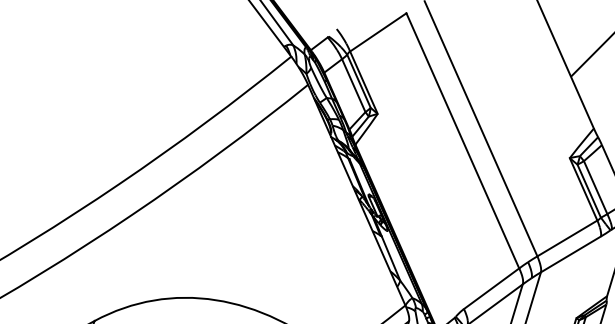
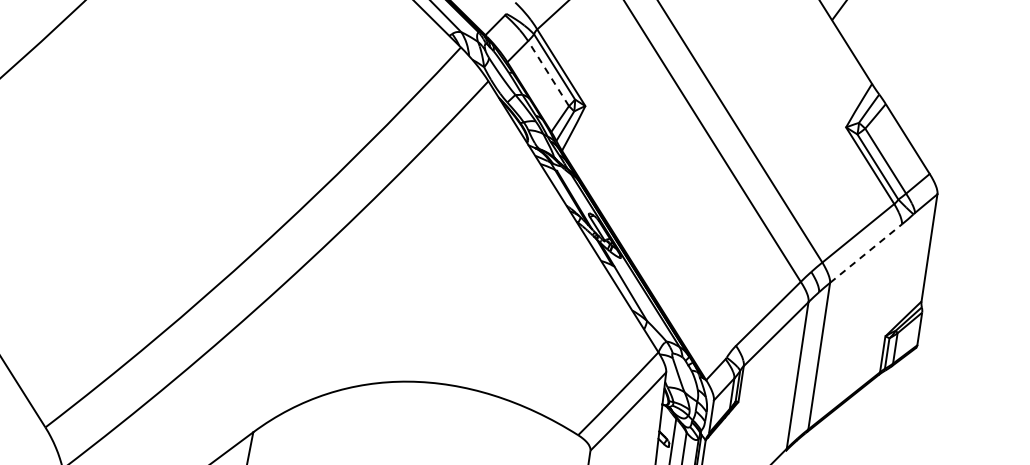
line: (353, 85) -> (548, 73), solid -> dashed
line: (571, 254) -> (866, 253), solid -> dashed

